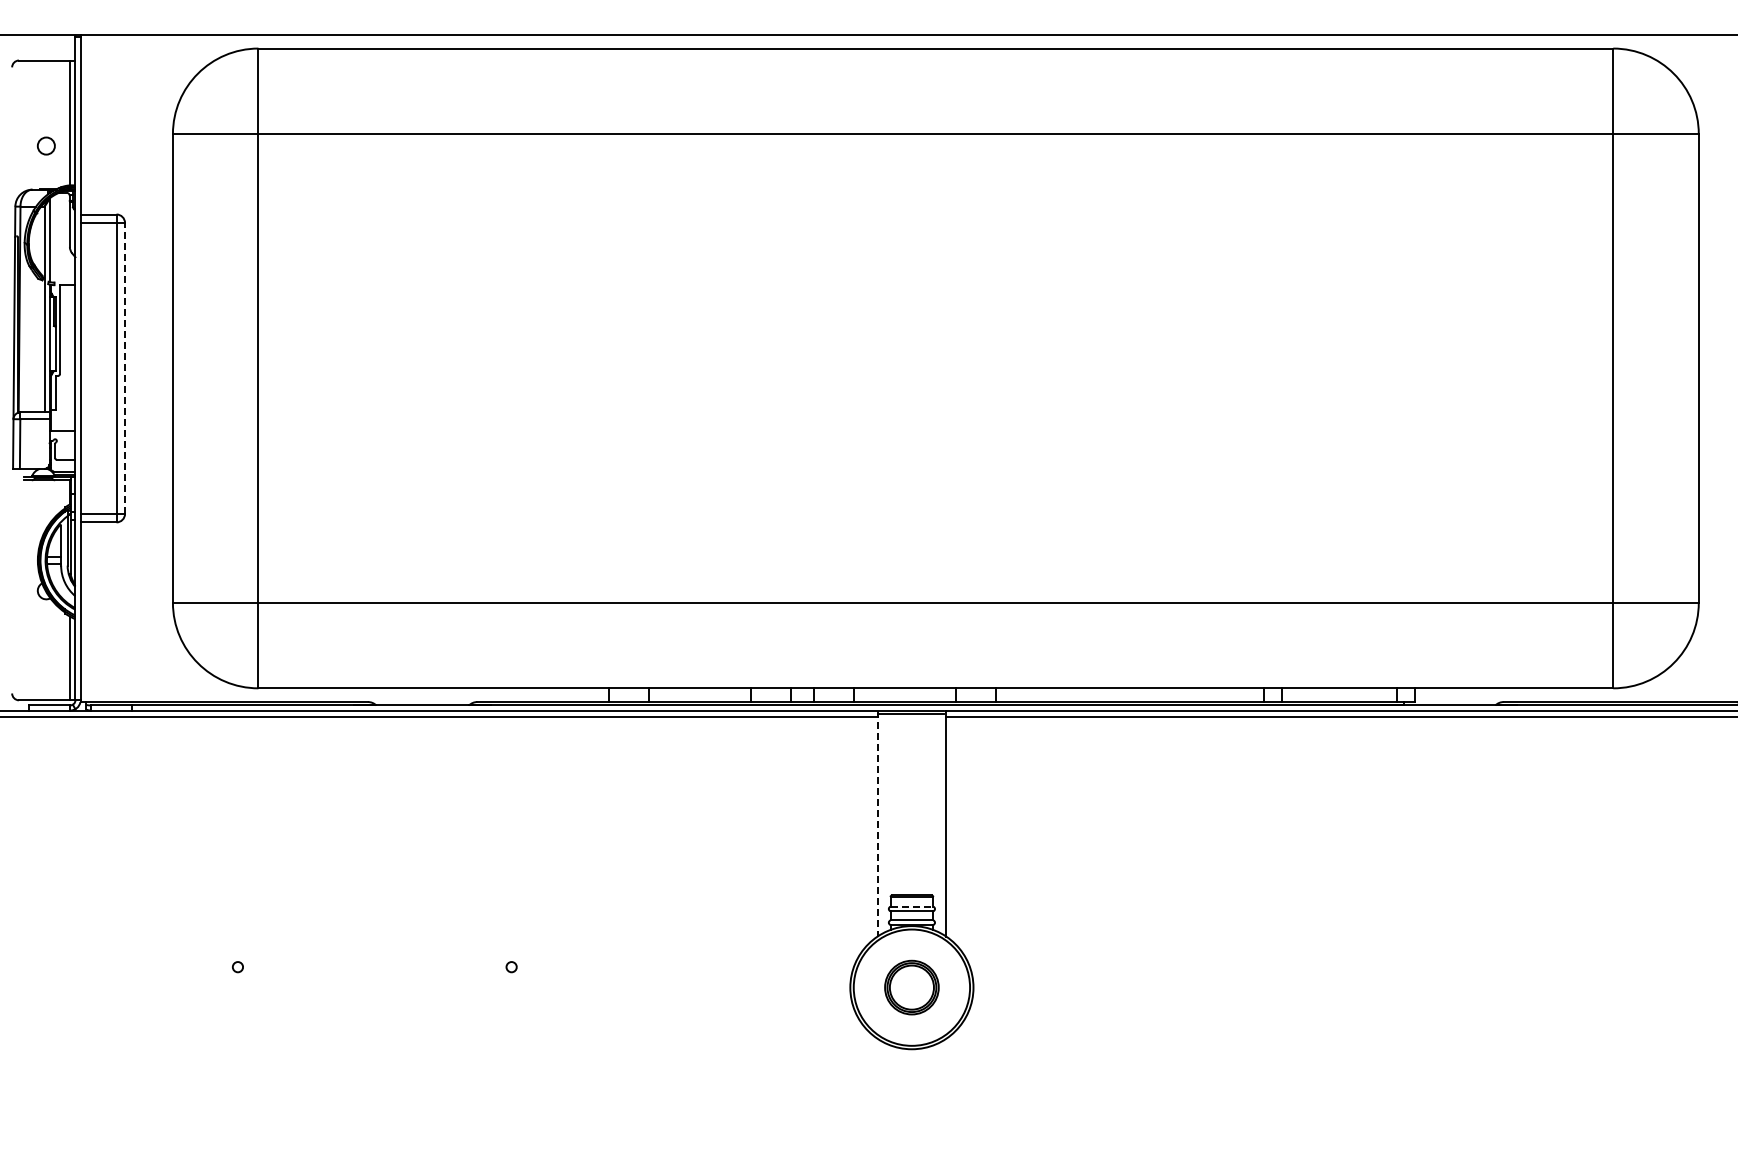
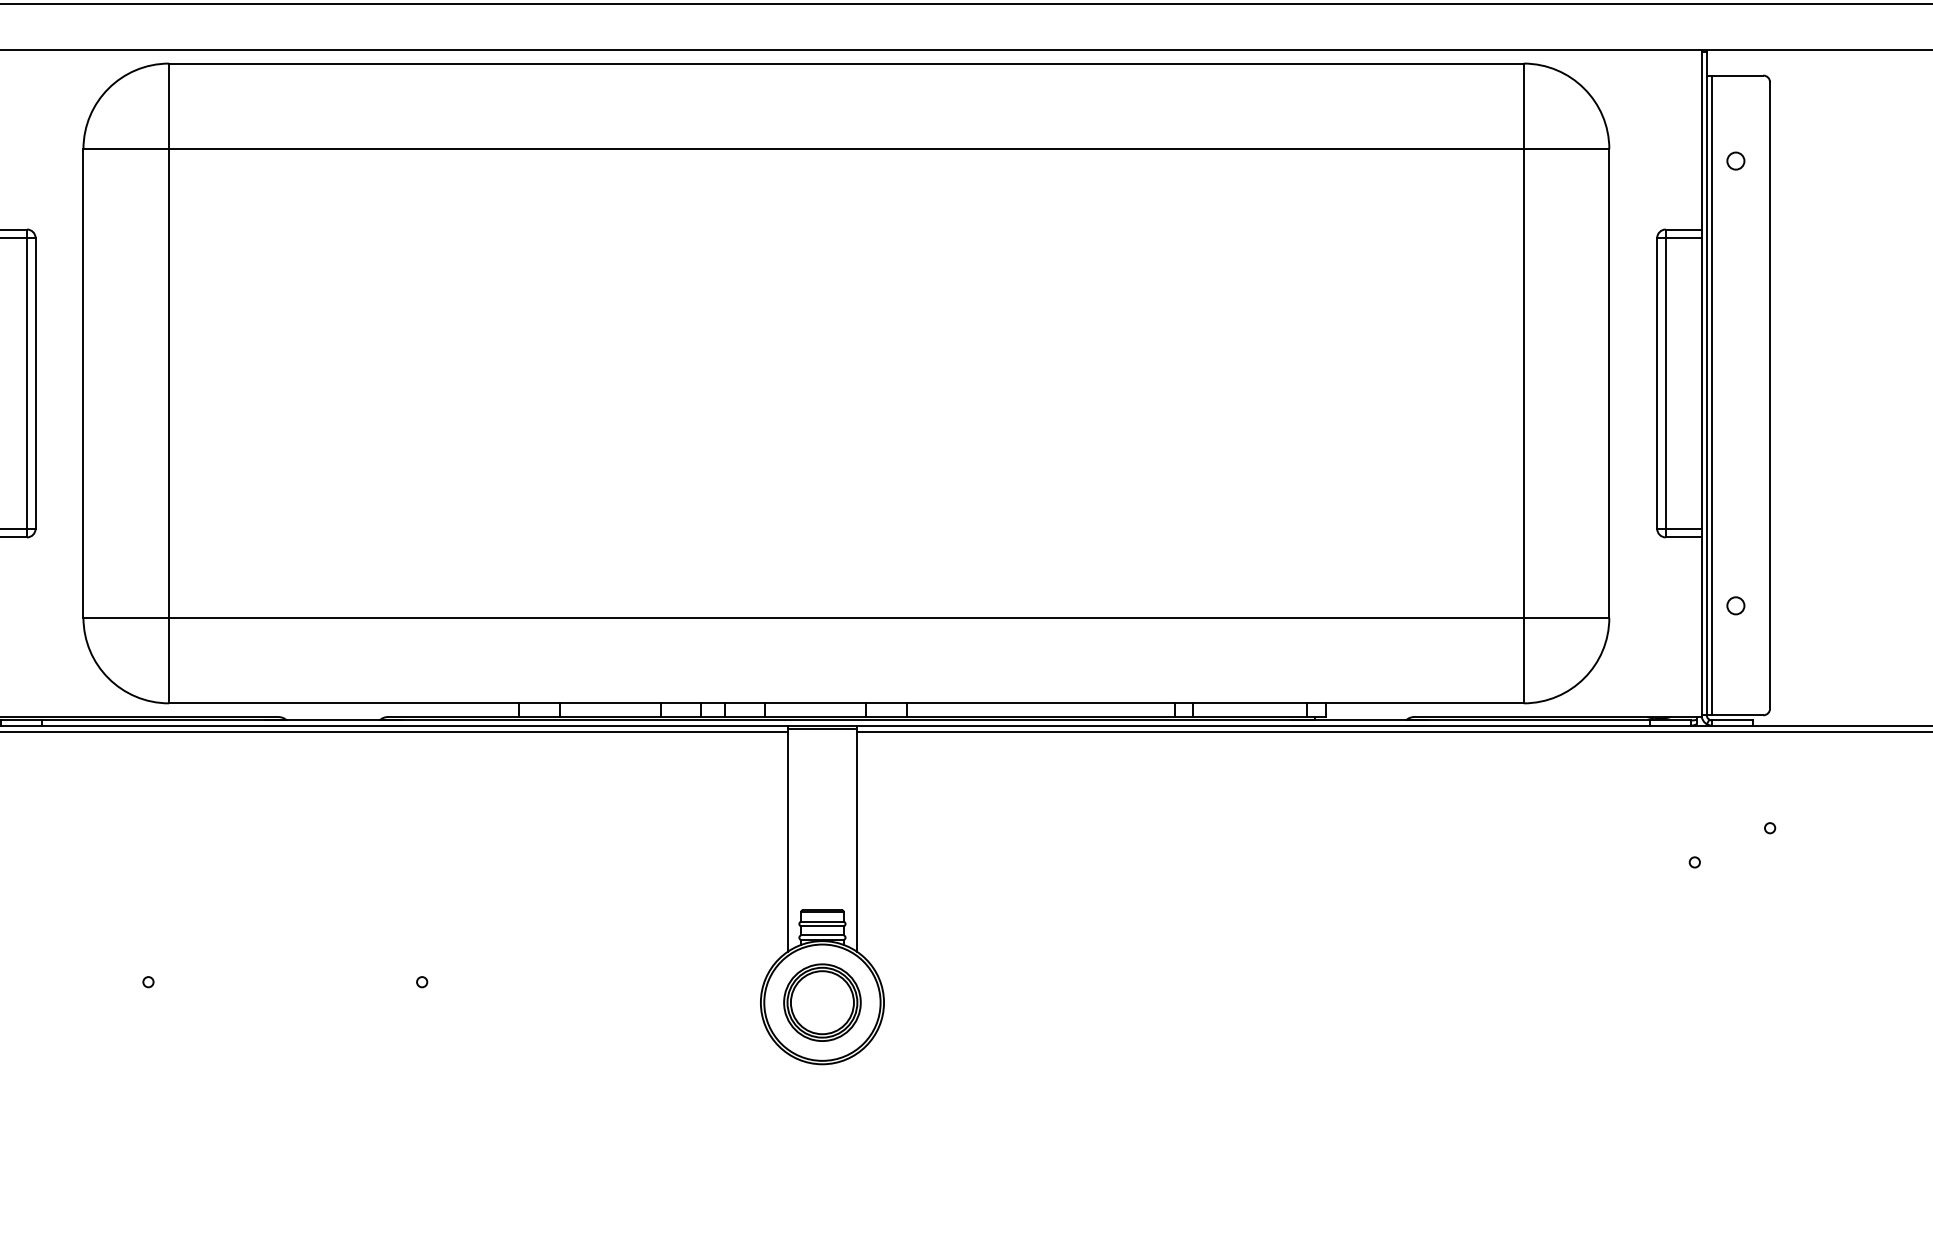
line: (124, 367) -> (35, 382), dashed -> solid
line: (877, 823) -> (788, 838), dashed -> solid
line: (911, 906) -> (822, 921), dashed -> solid
part: (911, 987) -> (822, 1002), size x1.43

